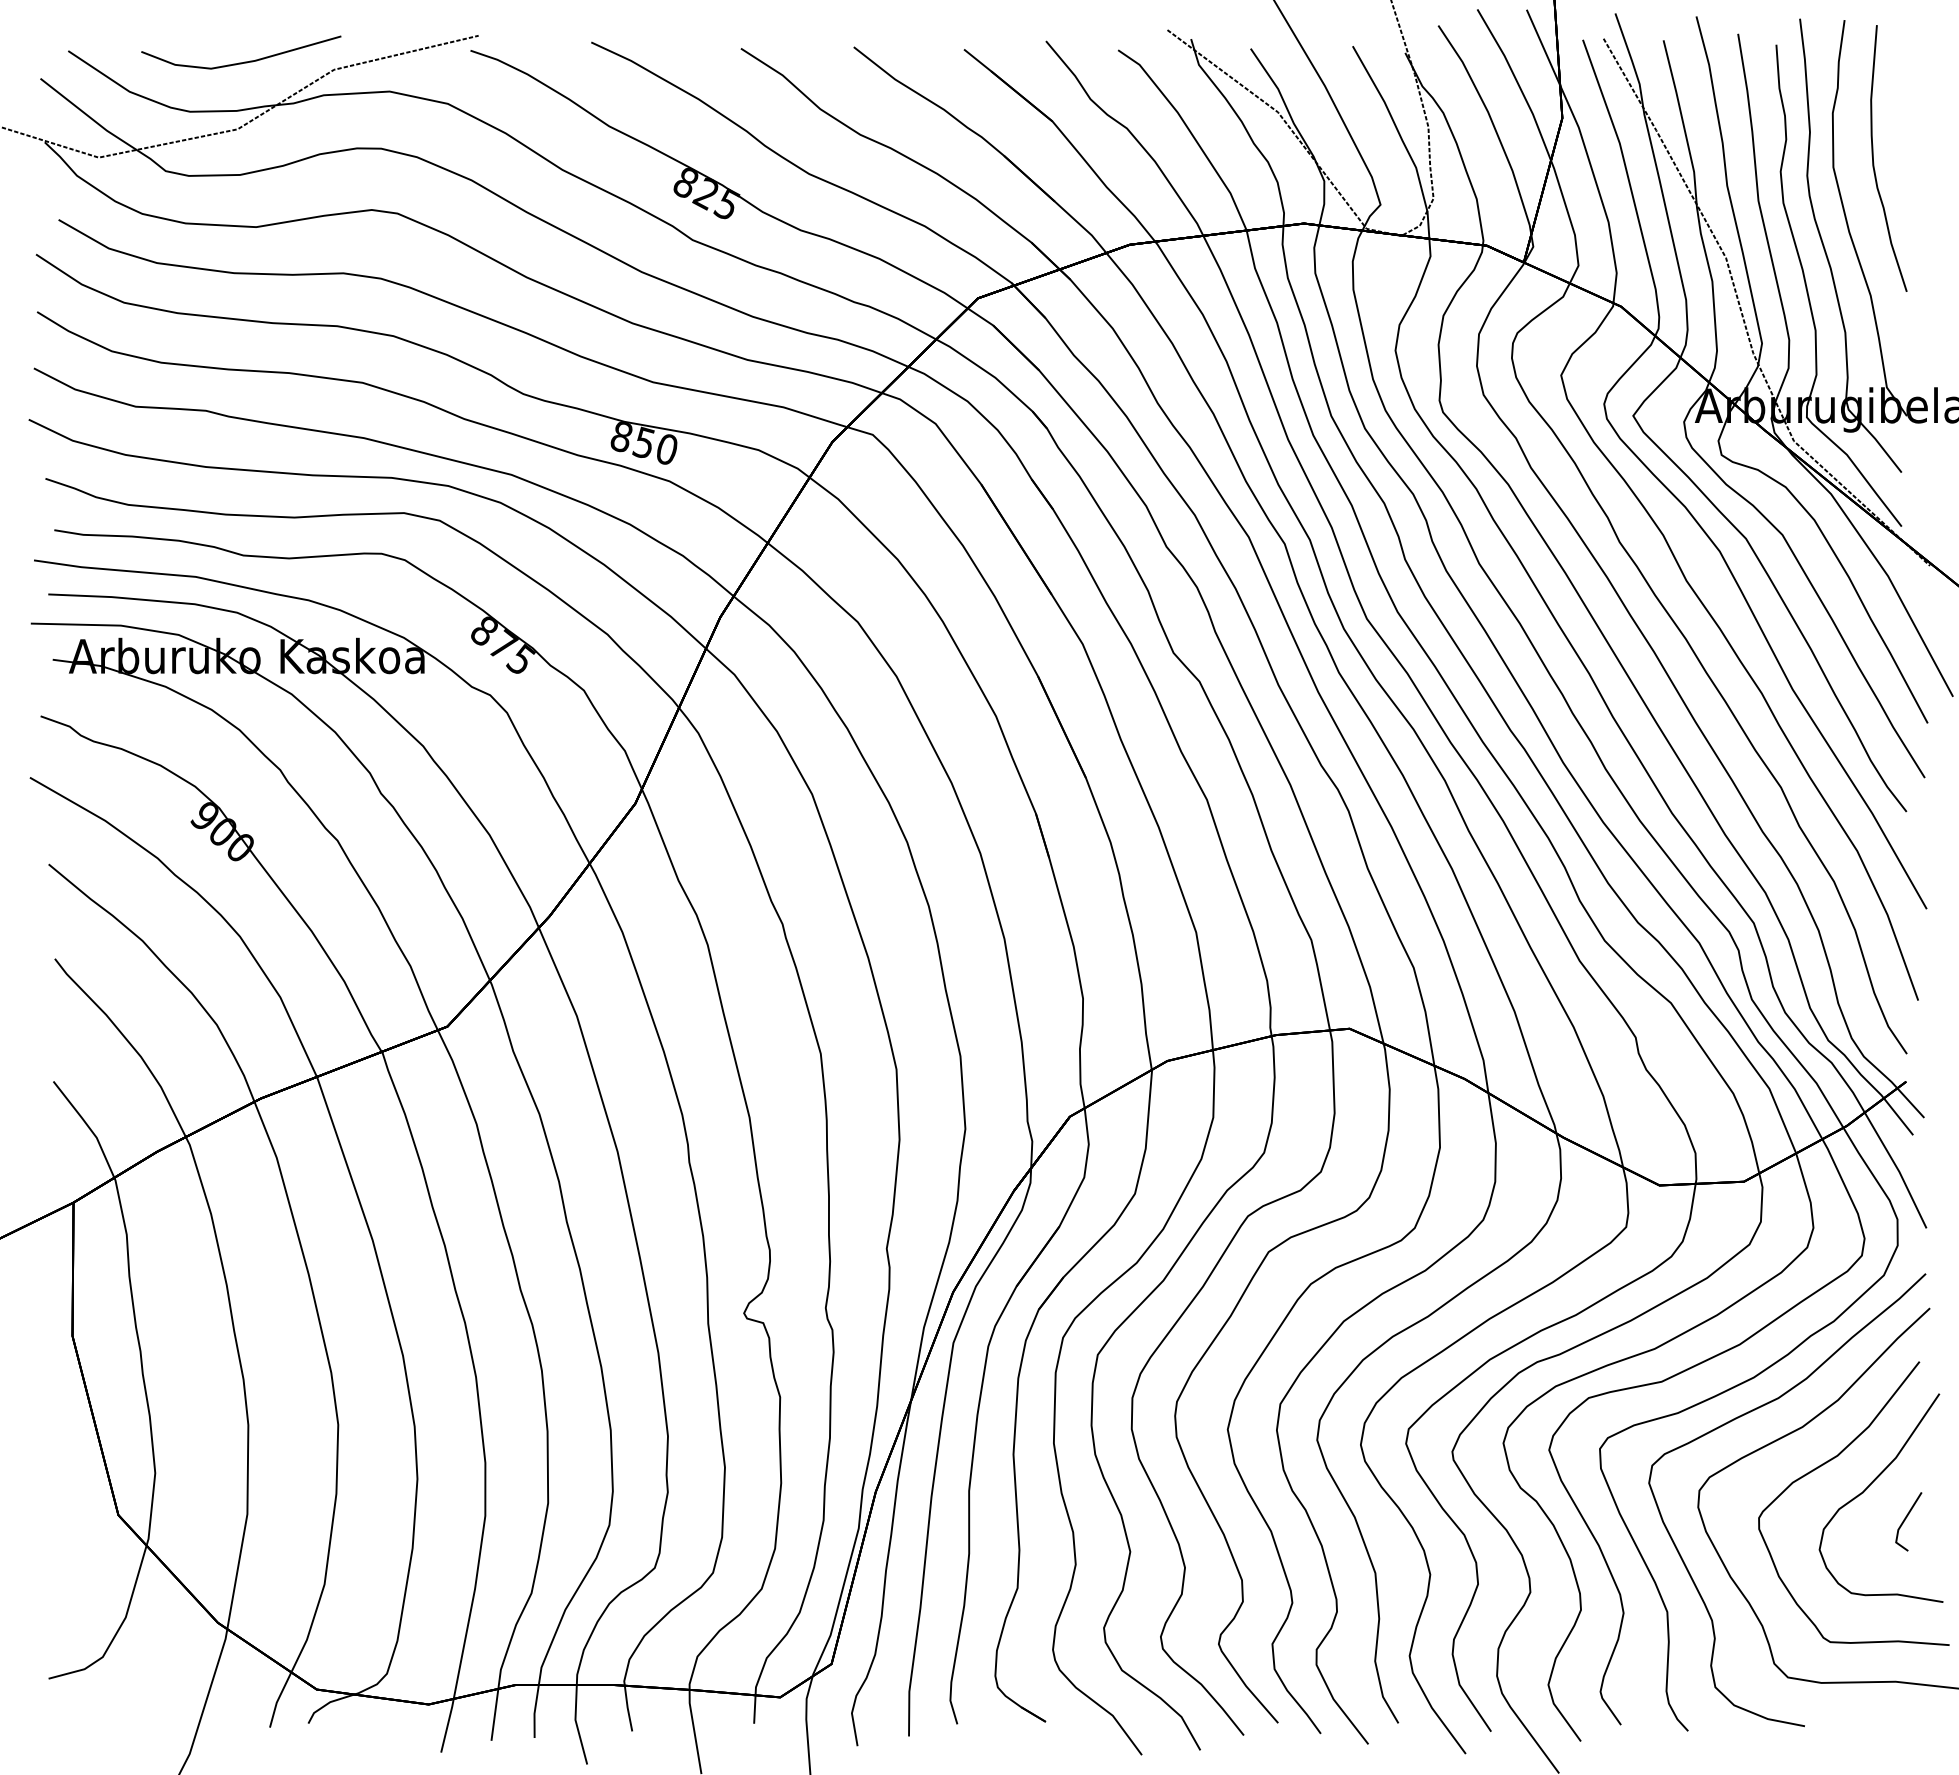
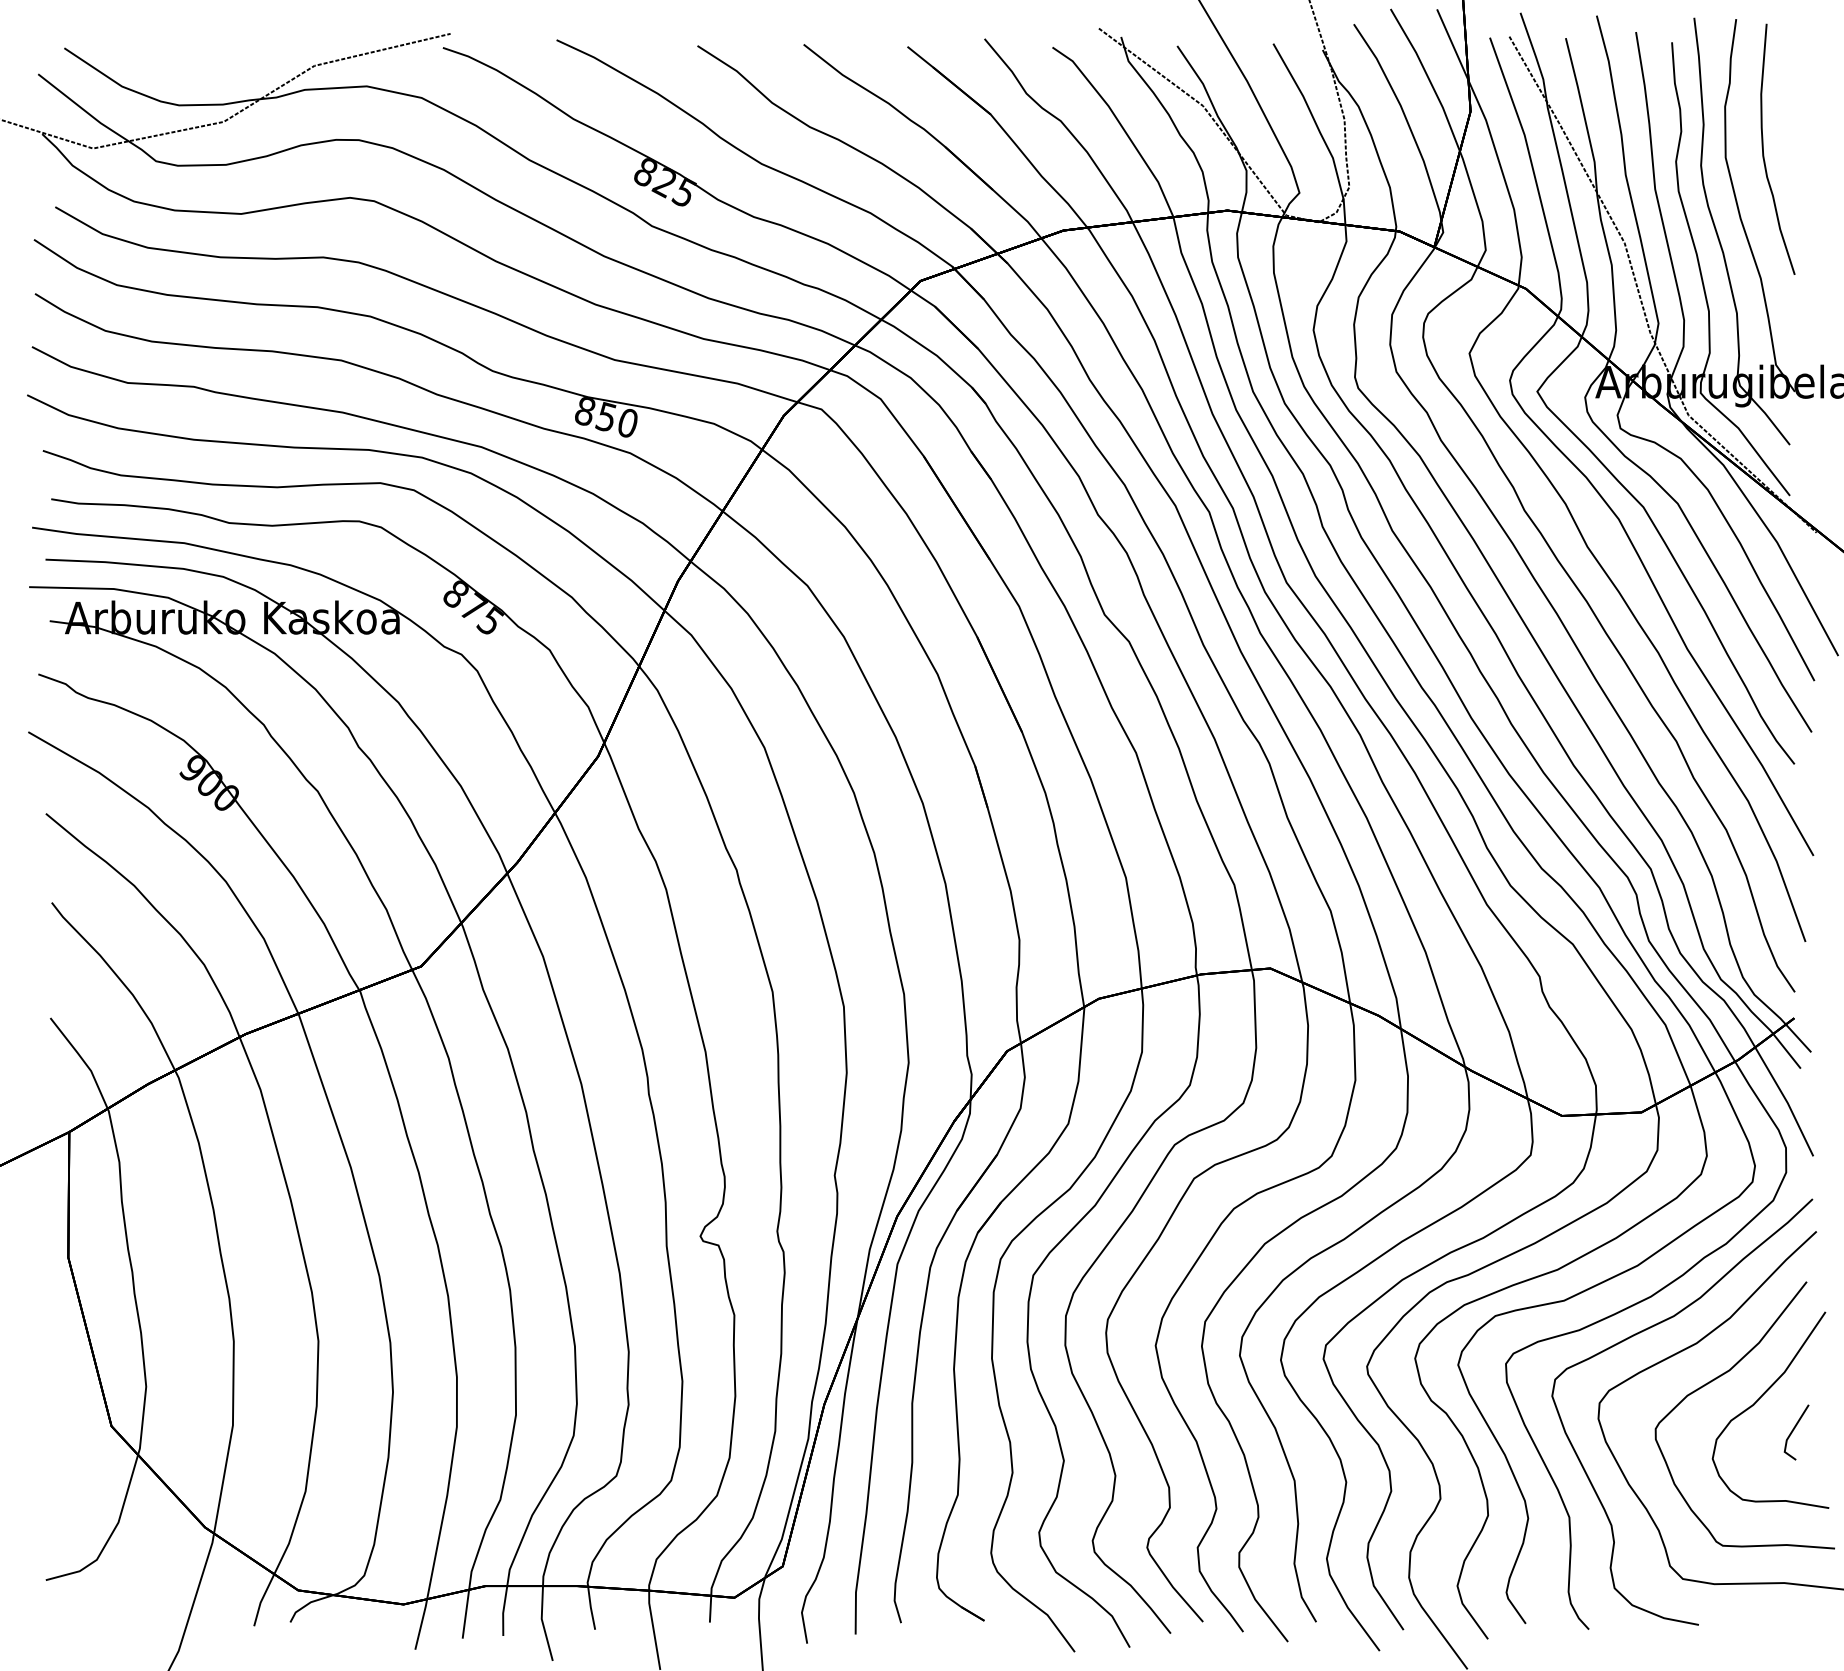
line: (244, 61) -> (230, 58), removed

